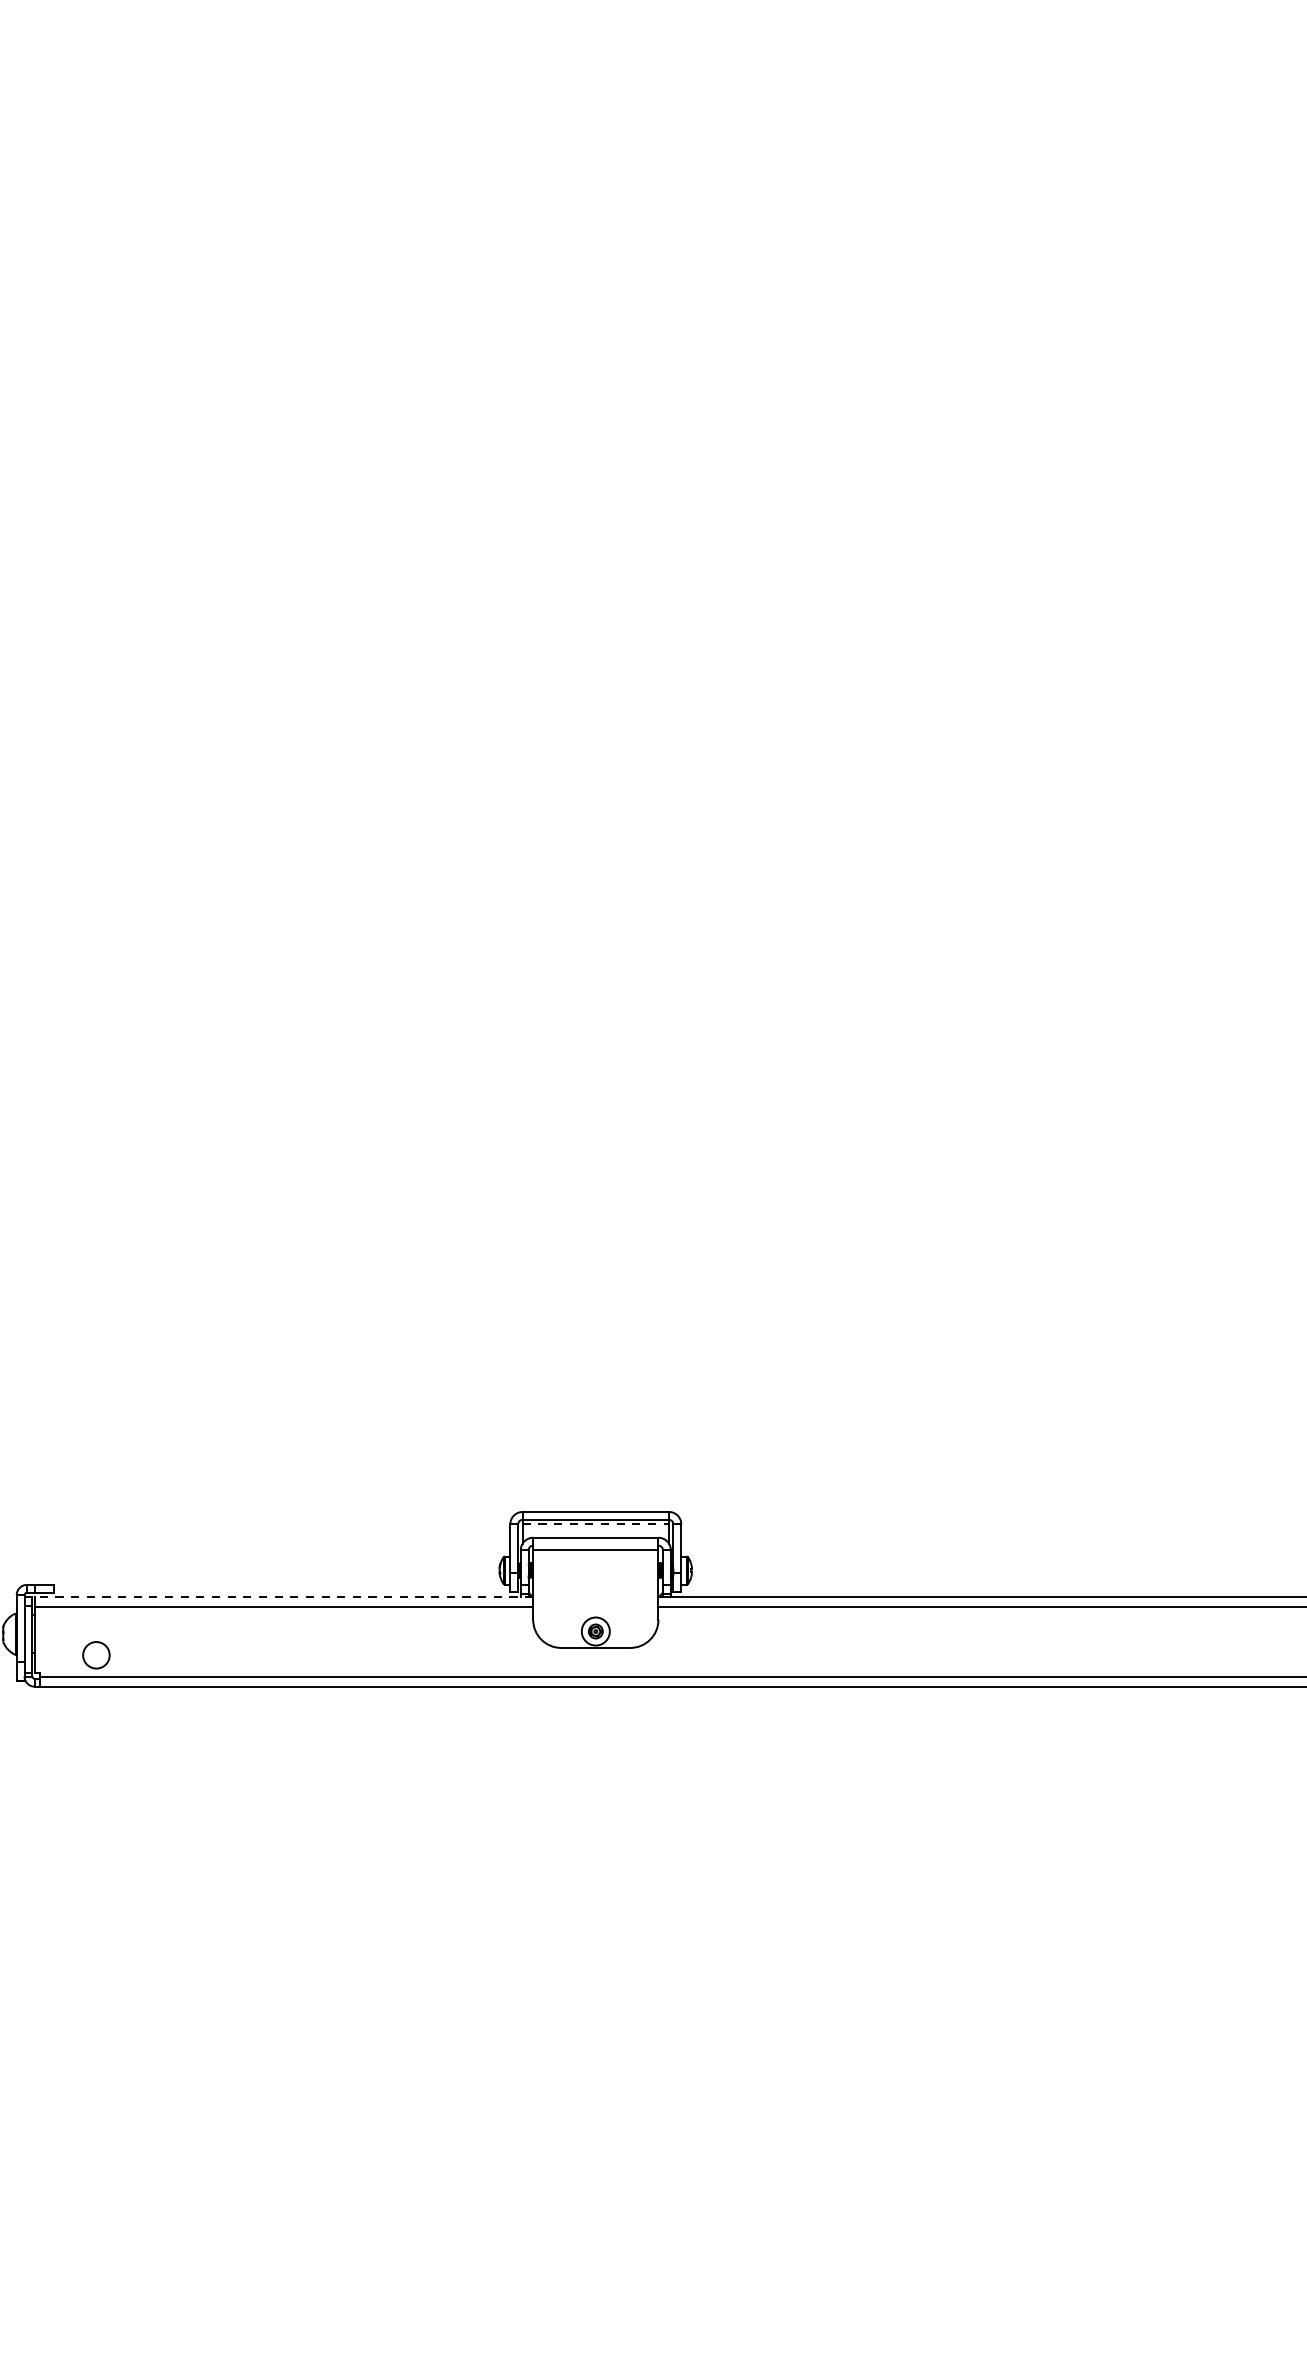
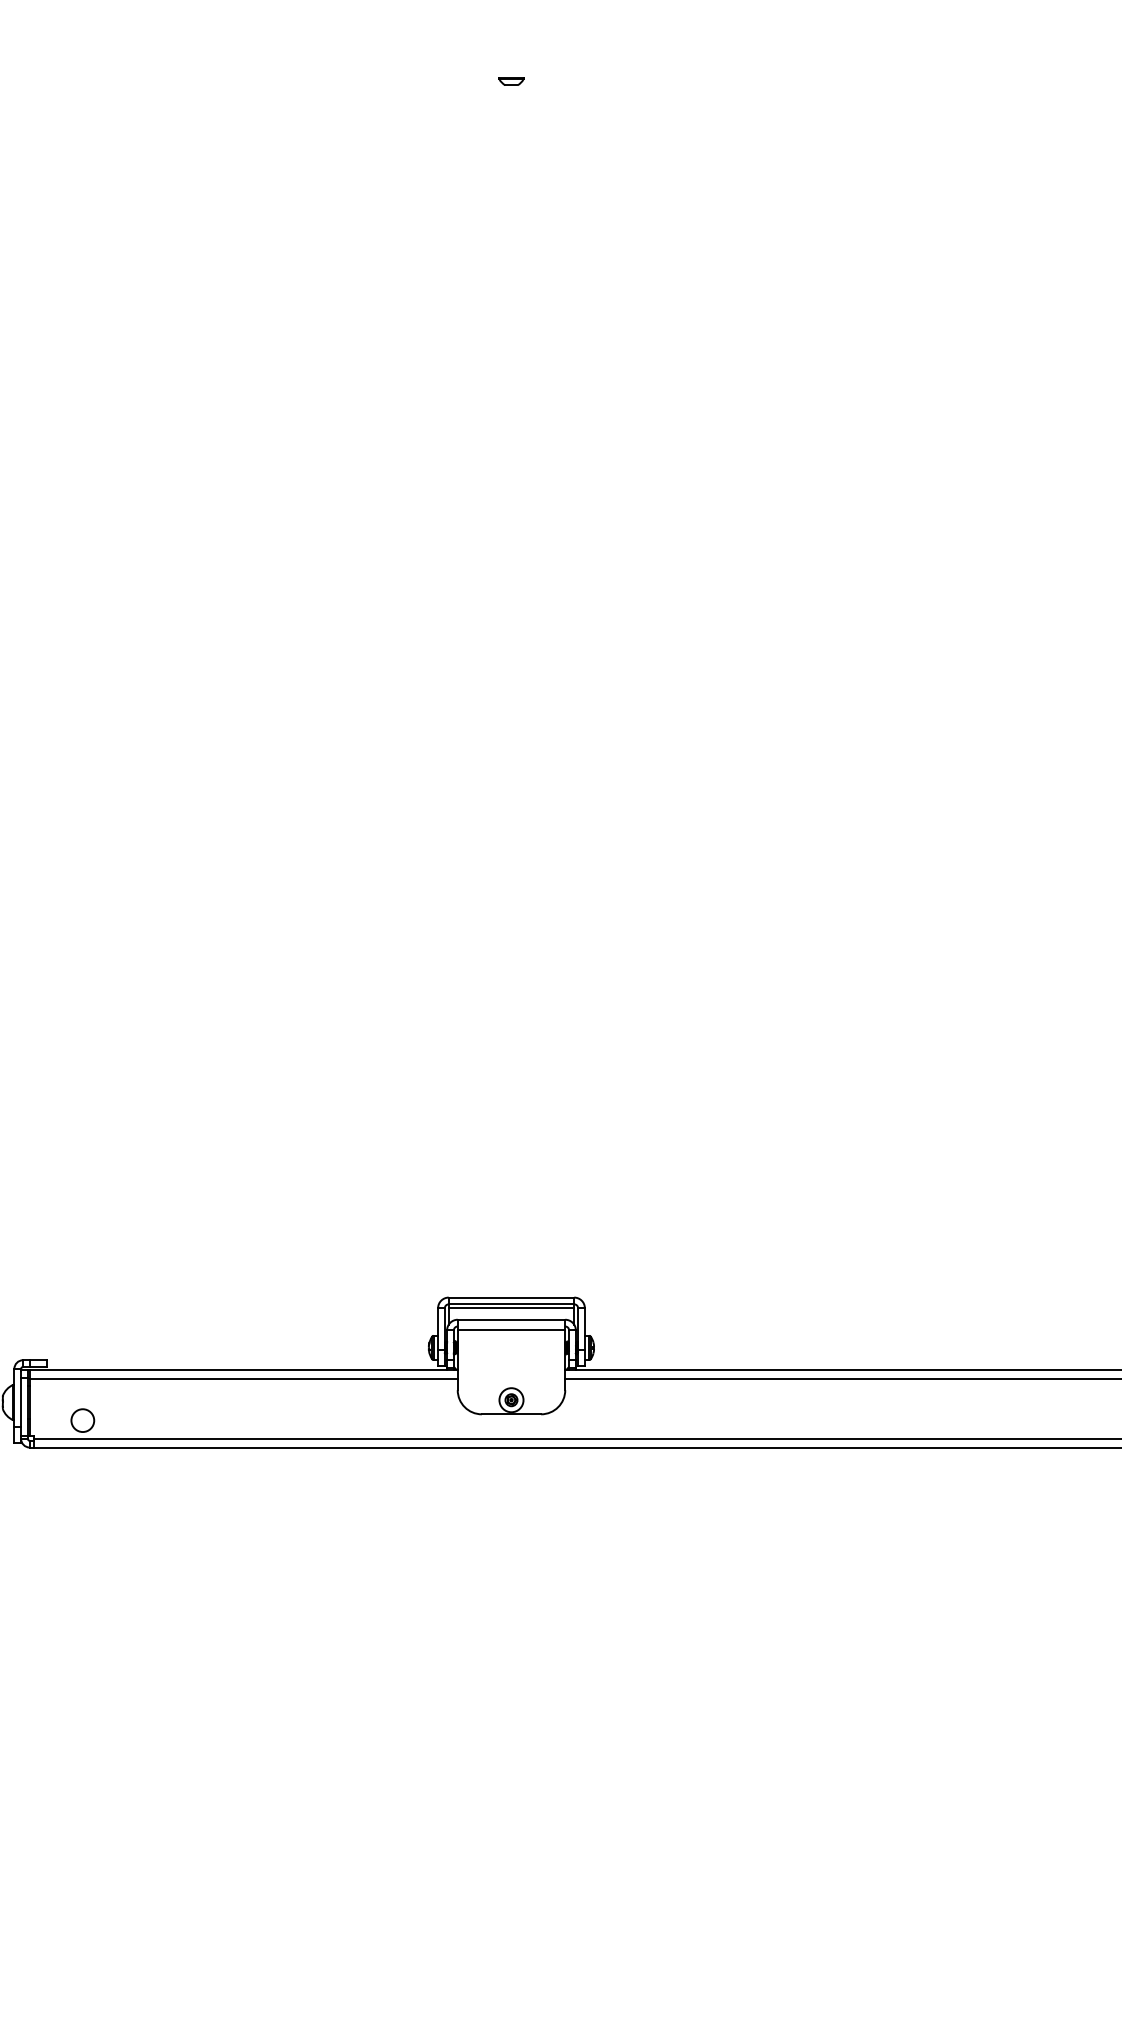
part: (595, 95) -> (511, 81), added
line: (595, 1524) -> (511, 1308), dashed -> solid
line: (283, 1596) -> (243, 1370), dashed -> solid

